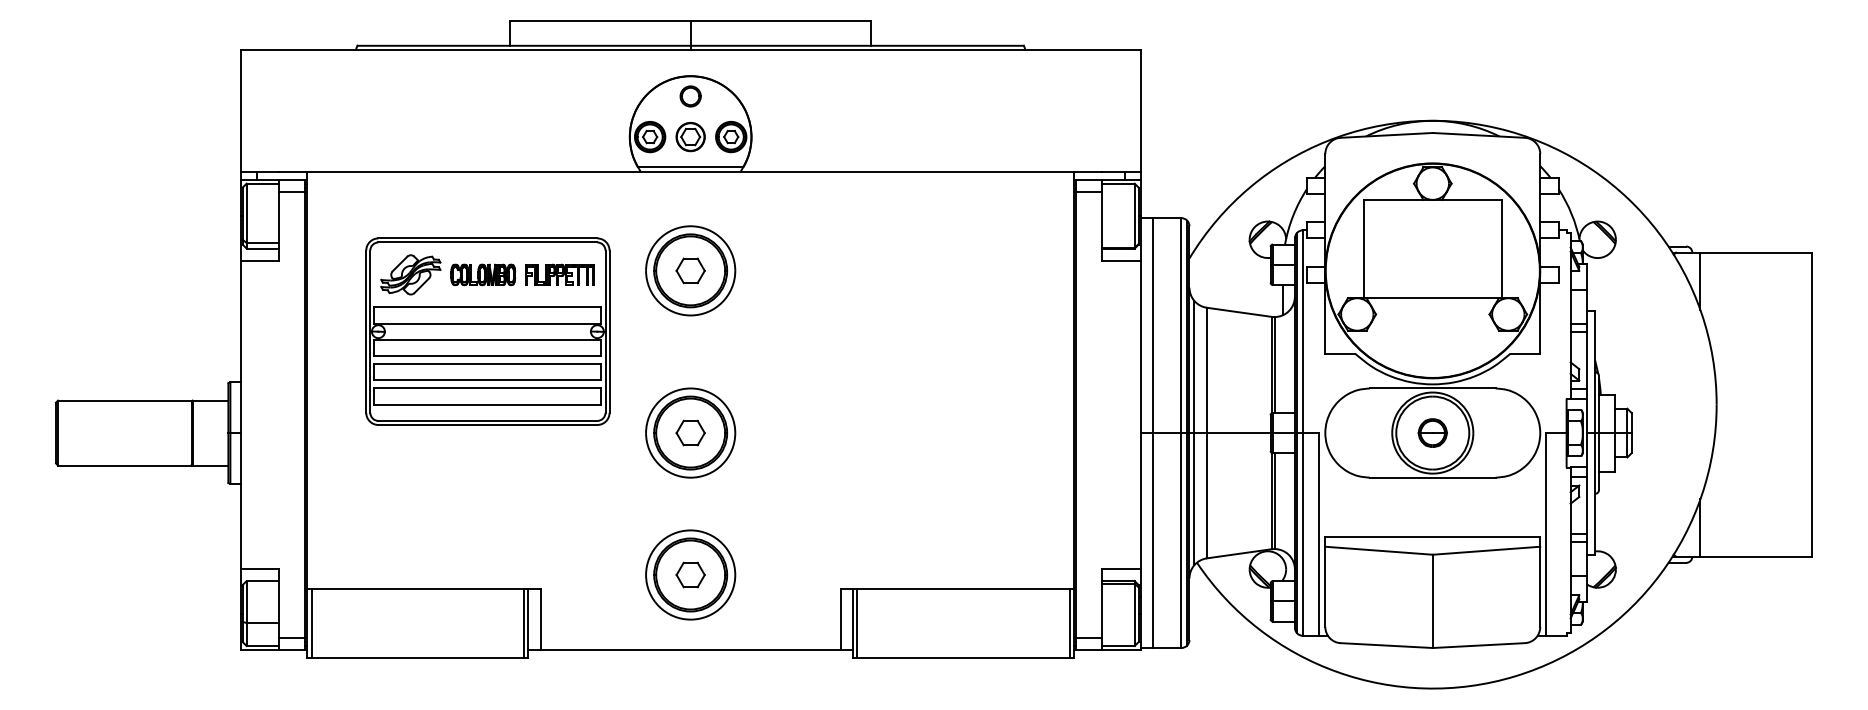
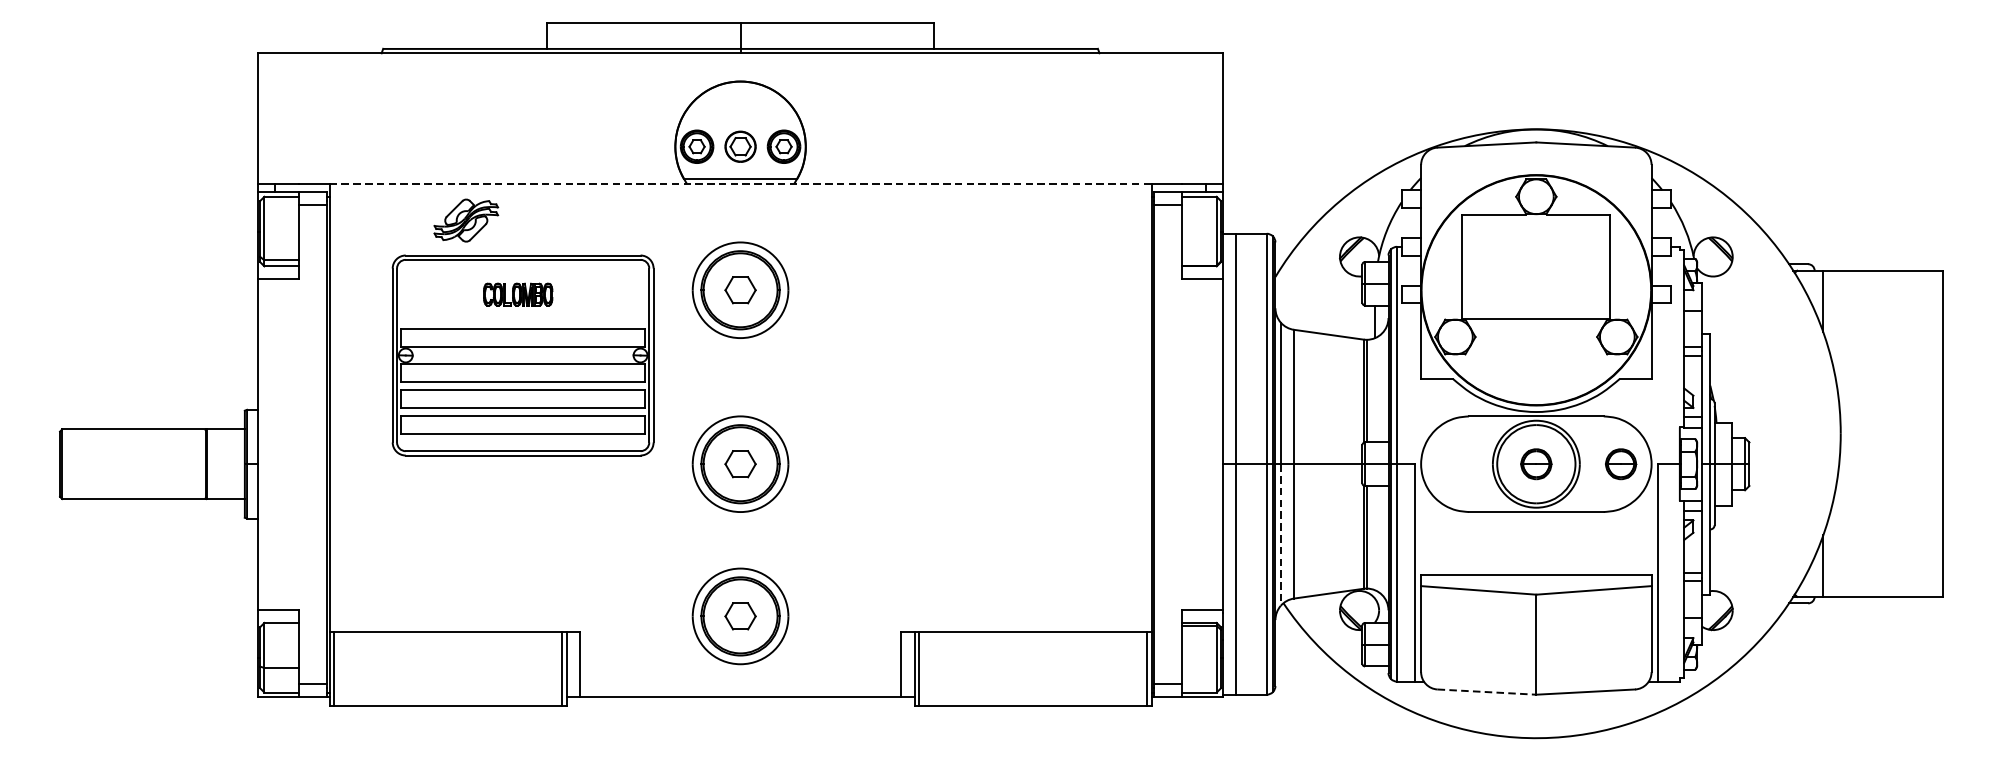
part: (690, 96) -> (740, 103), removed
line: (691, 171) -> (741, 183), solid -> dashed
part: (410, 274) -> (465, 220), moved
part: (559, 274) -> (599, 294), removed
part: (1511, 432) -> (1620, 463), added
line: (1194, 499) -> (1280, 535), solid -> dashed
line: (1387, 645) -> (1487, 692), solid -> dashed

